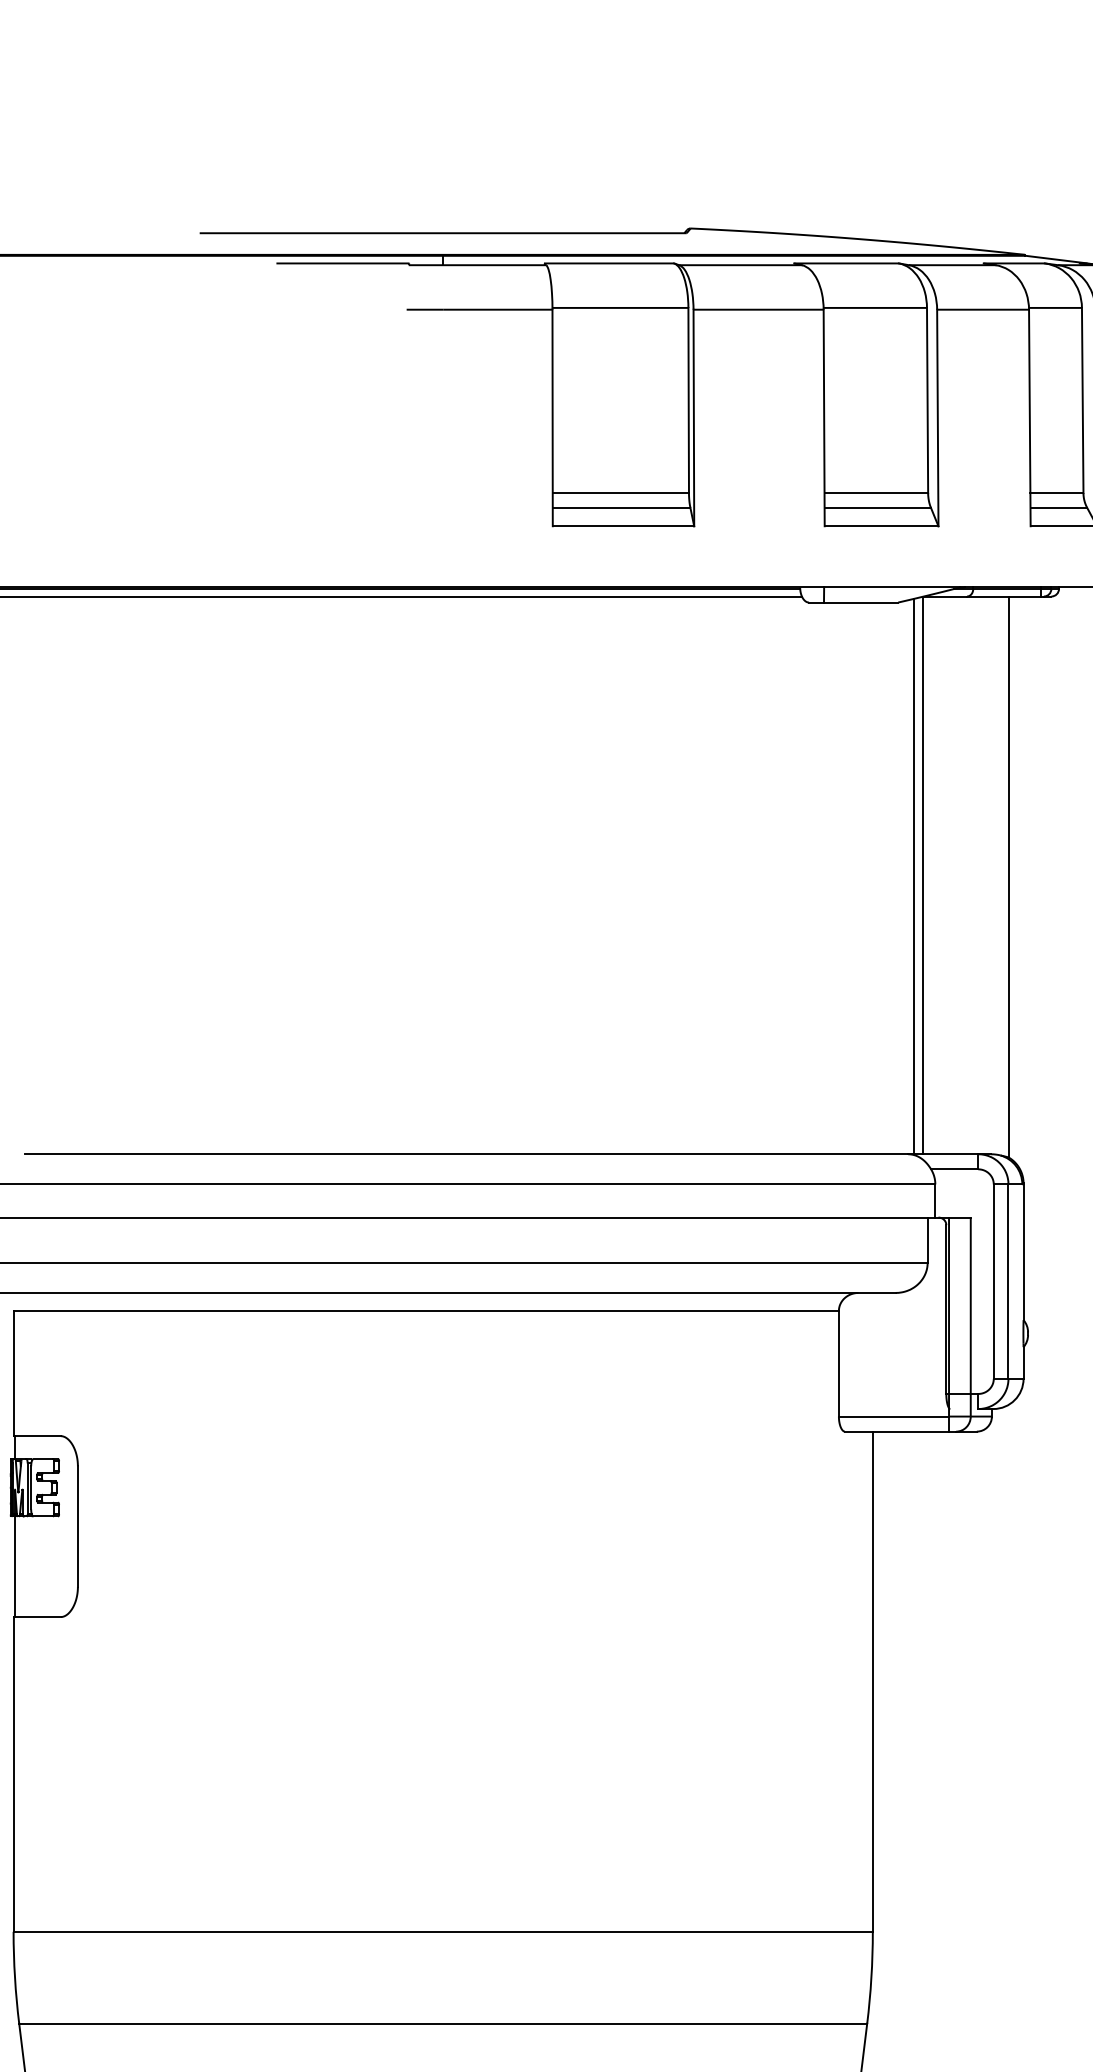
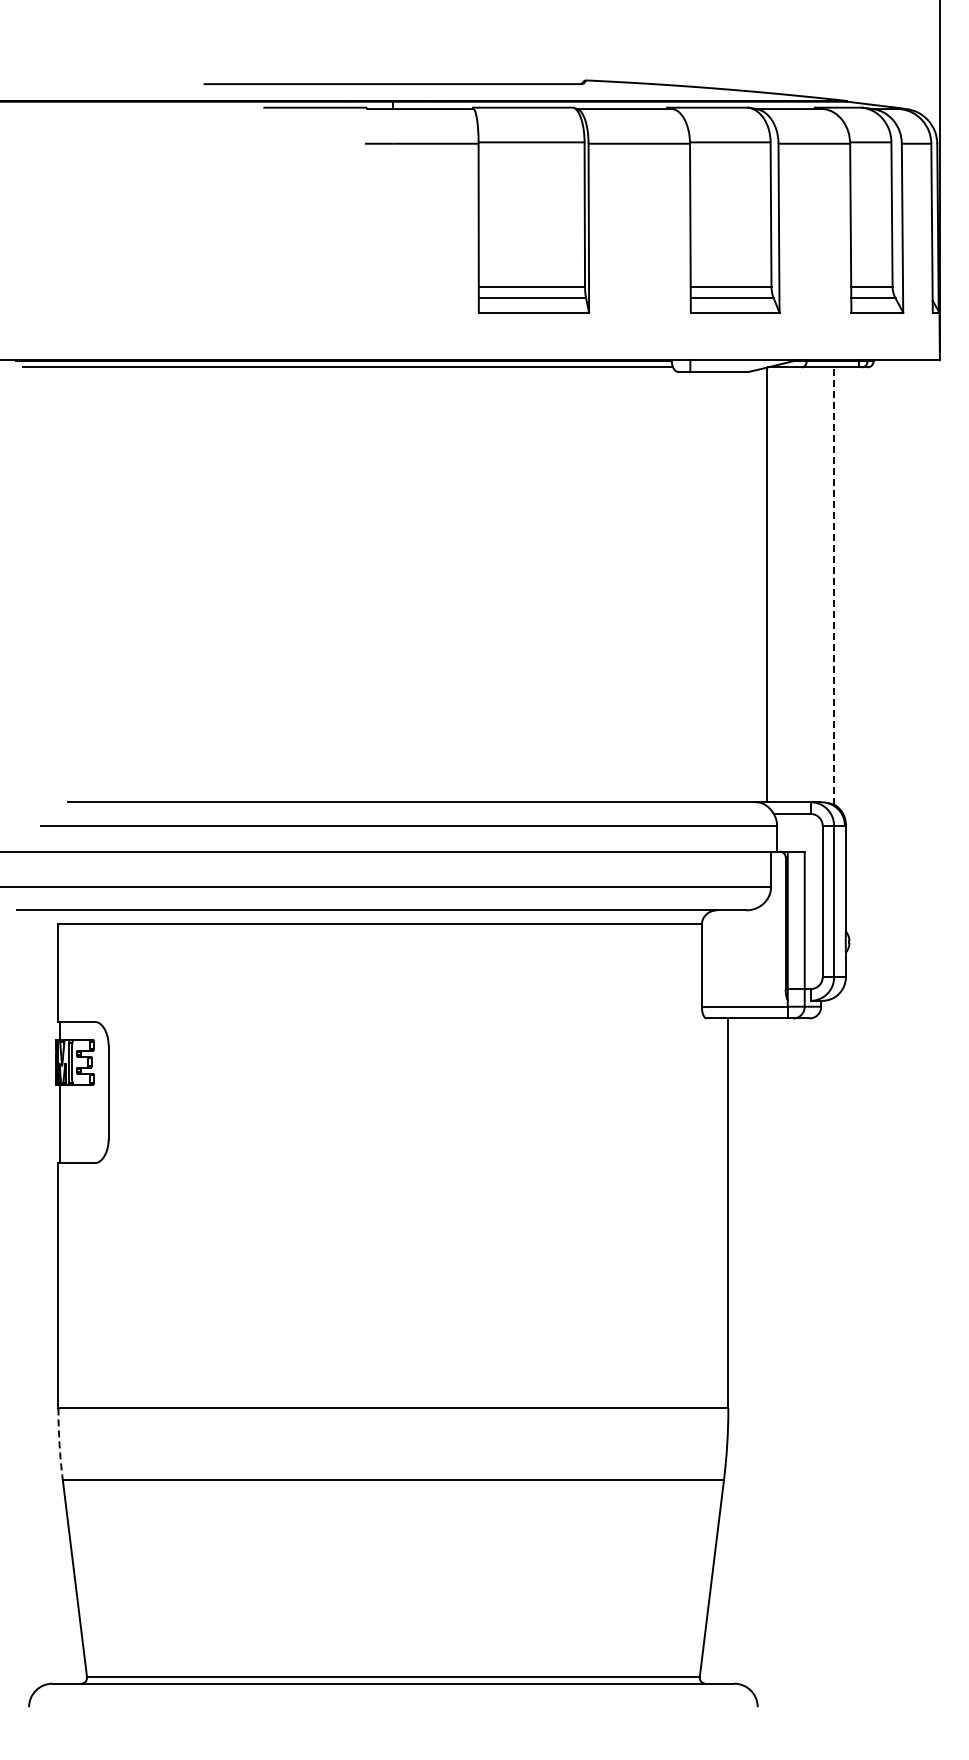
line: (914, 876) -> (760, 585), removed
line: (1008, 877) -> (834, 586), solid -> dashed
arc: (14, 1978) -> (59, 1444), solid -> dashed

